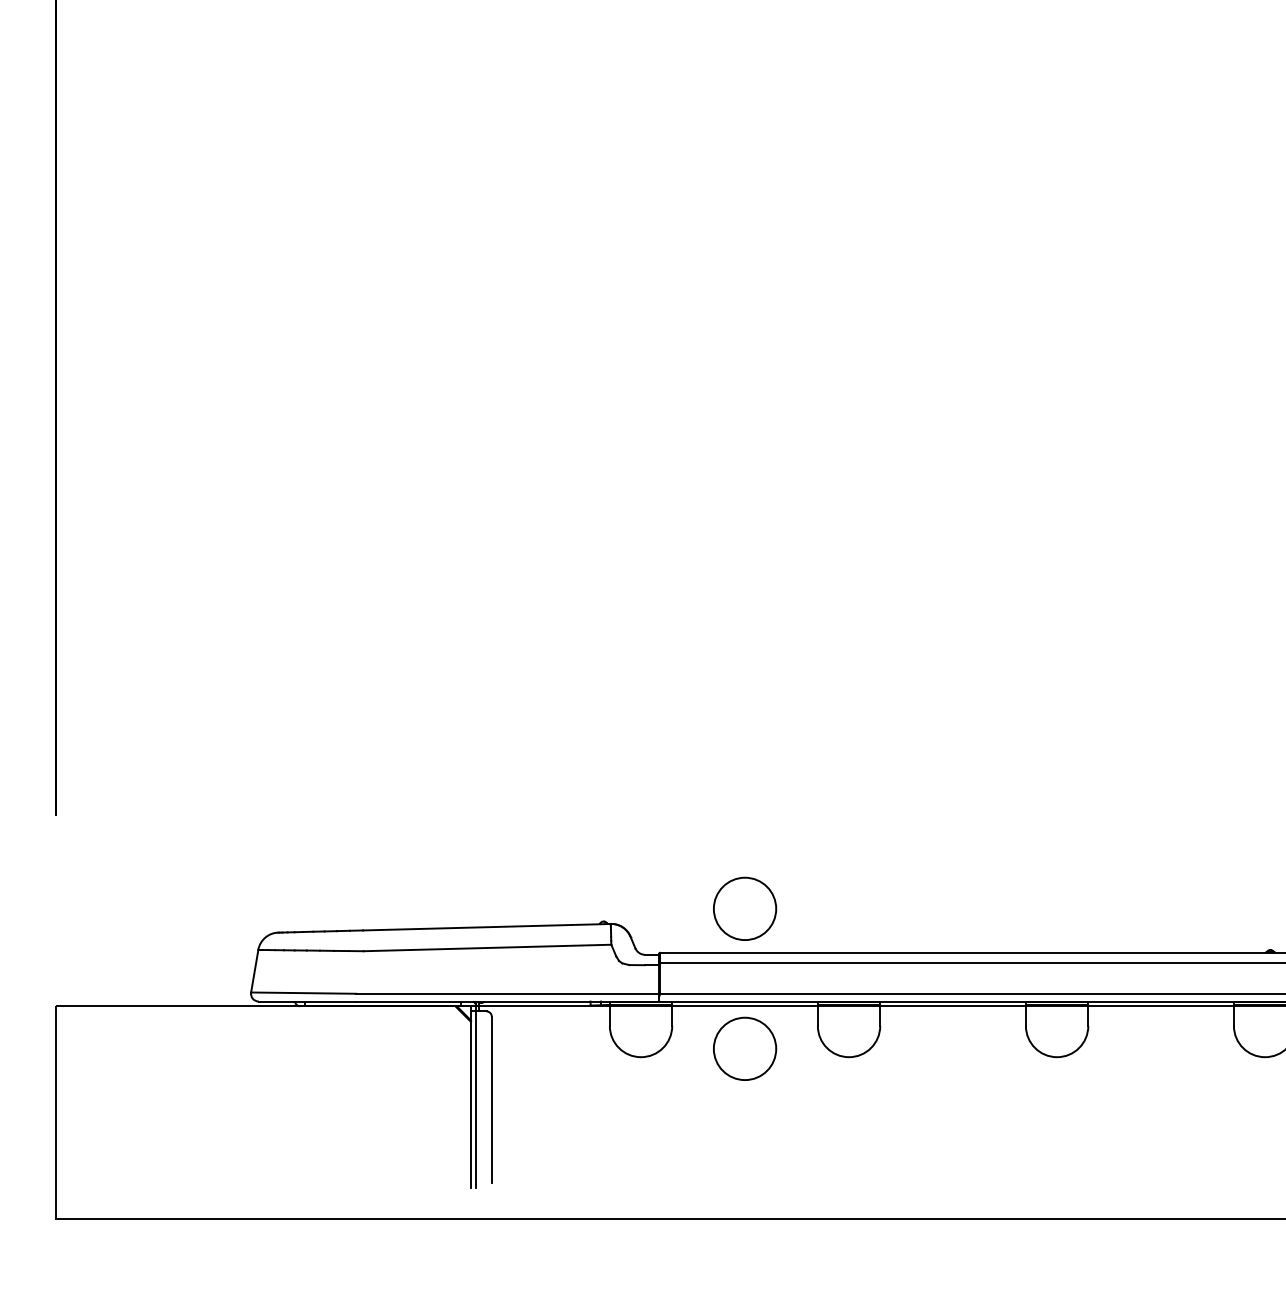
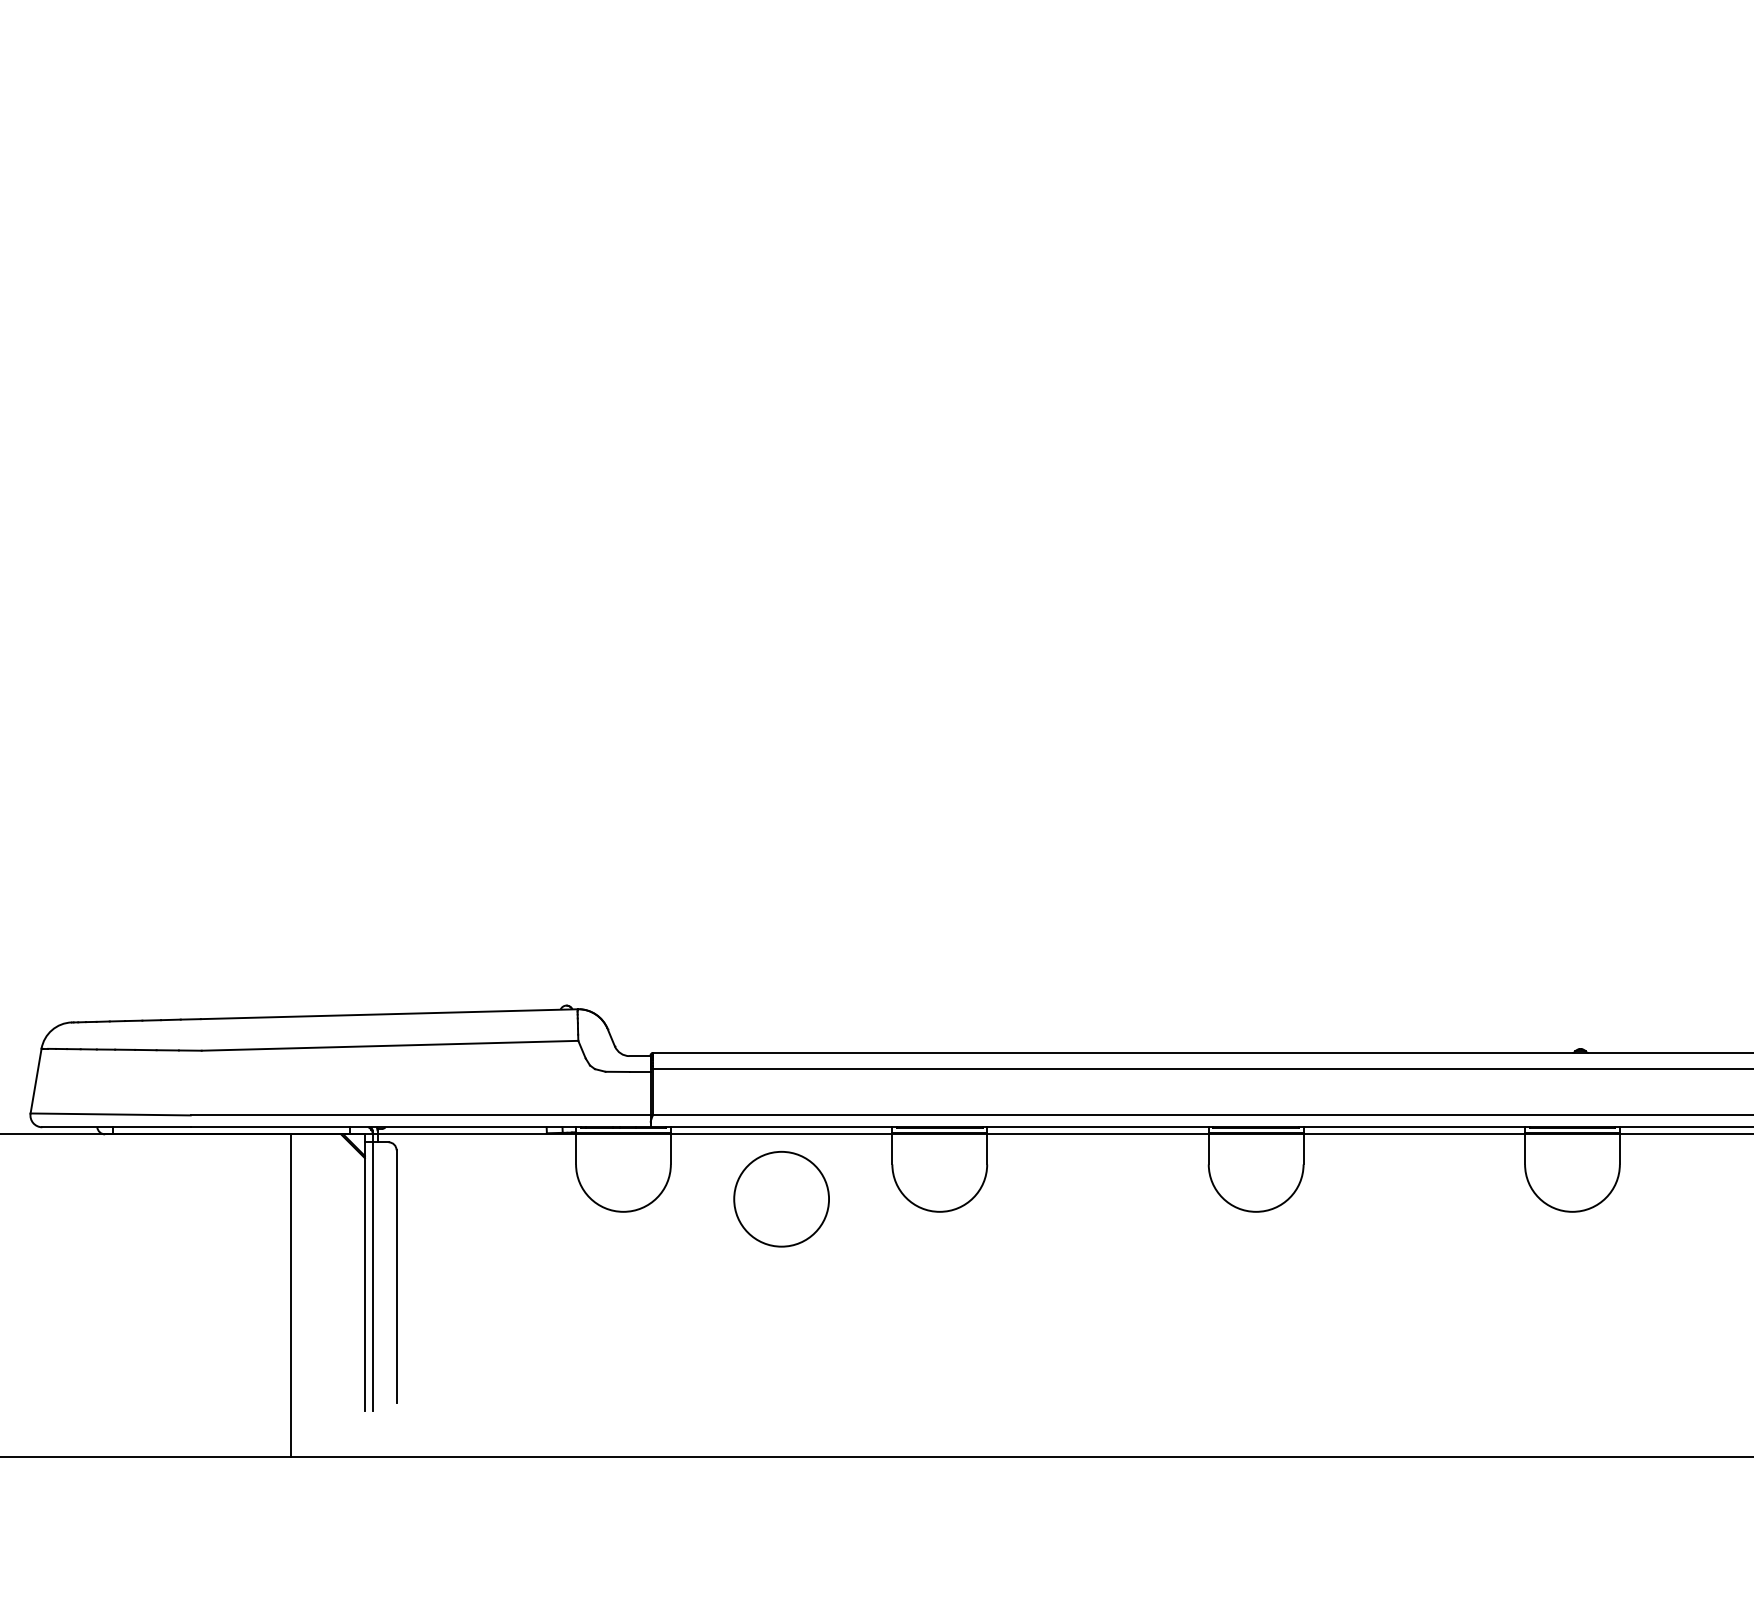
circle: (745, 908) -> (782, 985), removed
line: (422, 1112) -> (291, 1295), added

